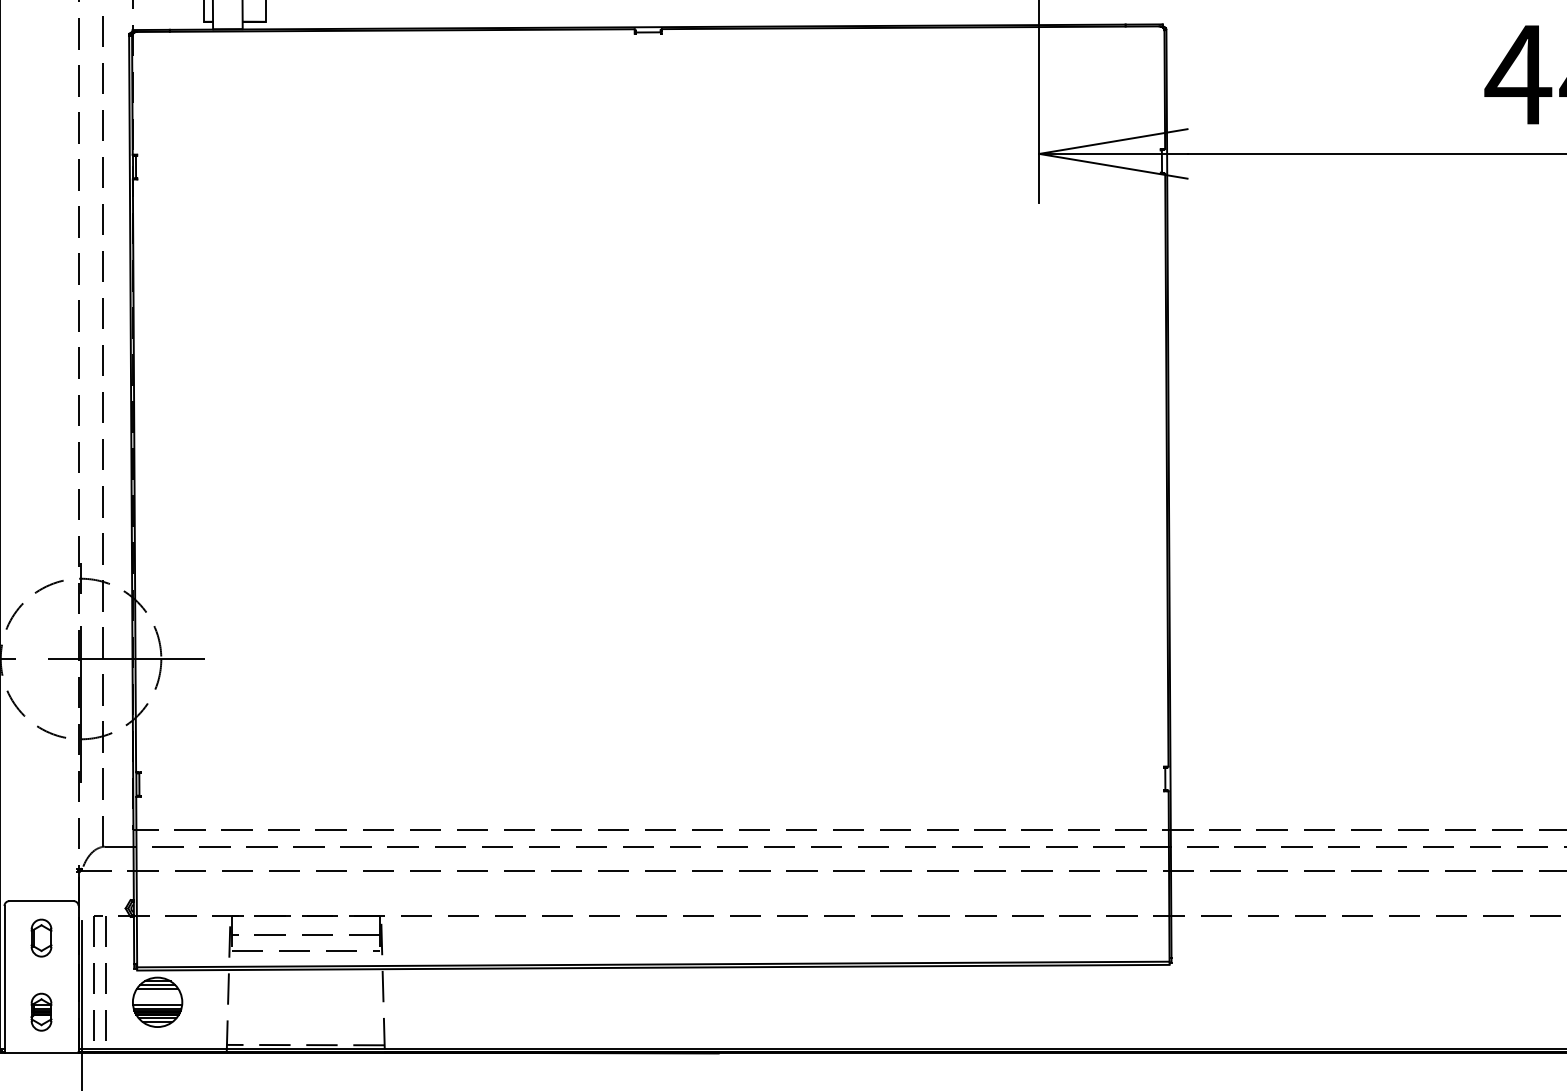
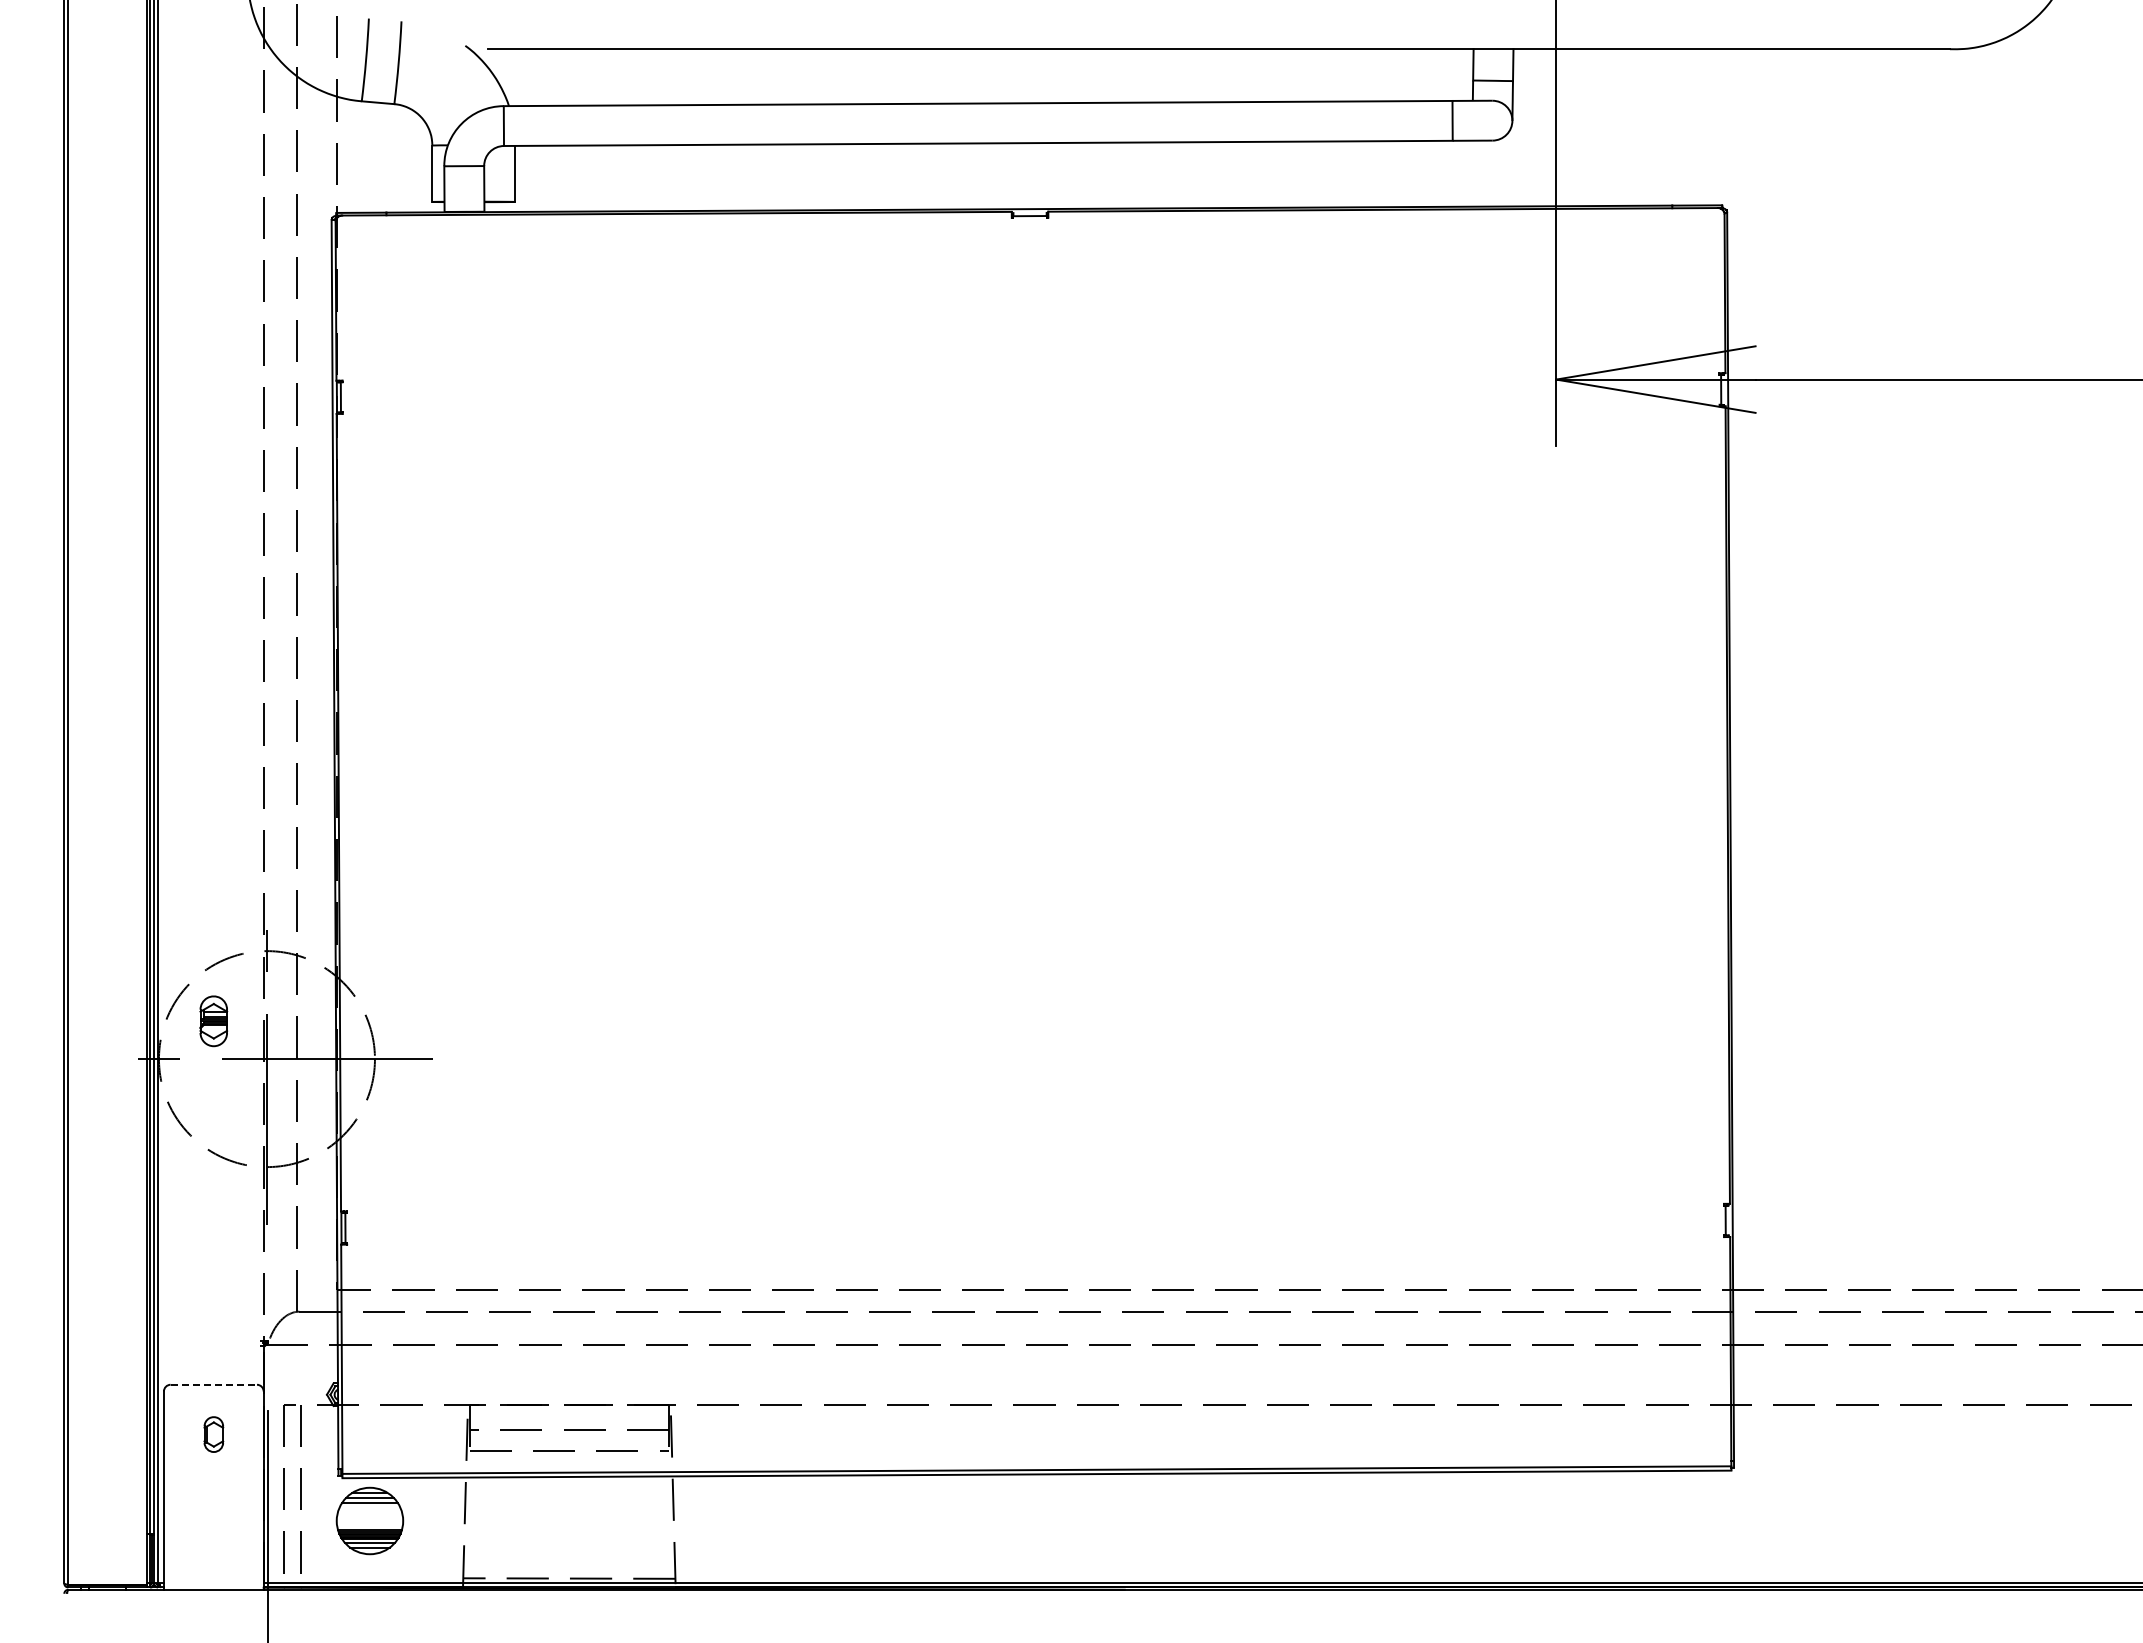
line: (42, 900) -> (214, 1384), solid -> dashed
part: (41, 938) -> (213, 1434), size x0.7
line: (157, 1004) -> (369, 1524), removed
part: (41, 1012) -> (213, 1021), moved

